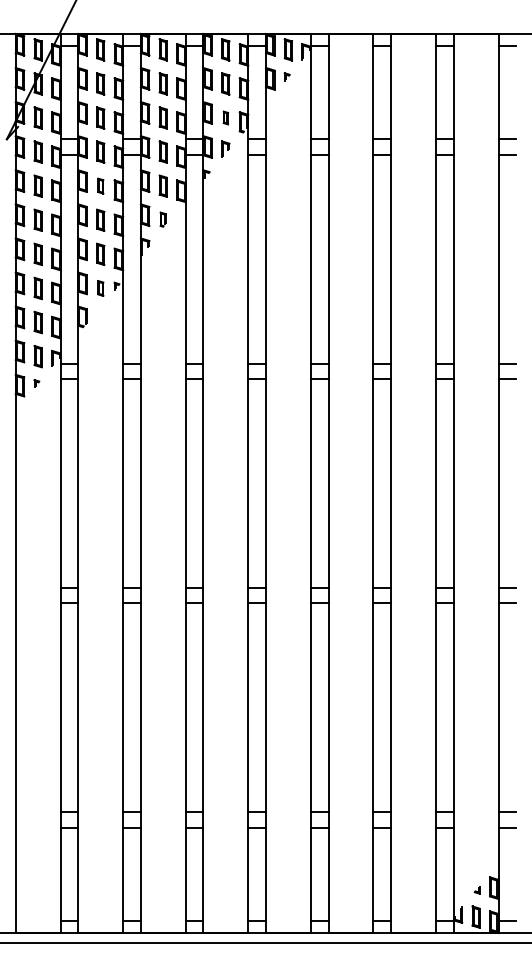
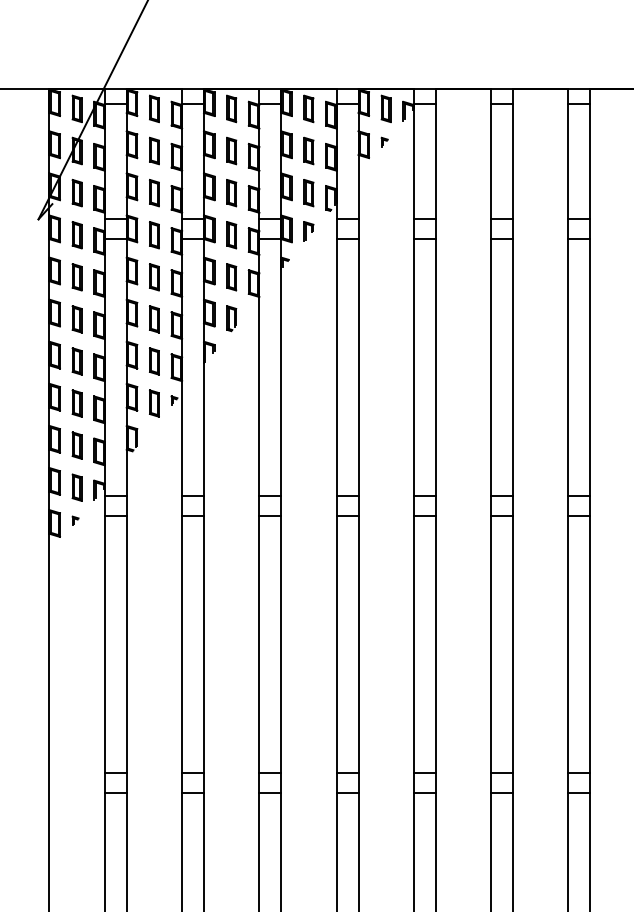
part: (225, 117) -> (308, 192), size x1.67
part: (100, 185) -> (154, 276), size x1.43
part: (162, 219) -> (230, 318), size x1.43
part: (100, 288) -> (154, 403), size x1.43

